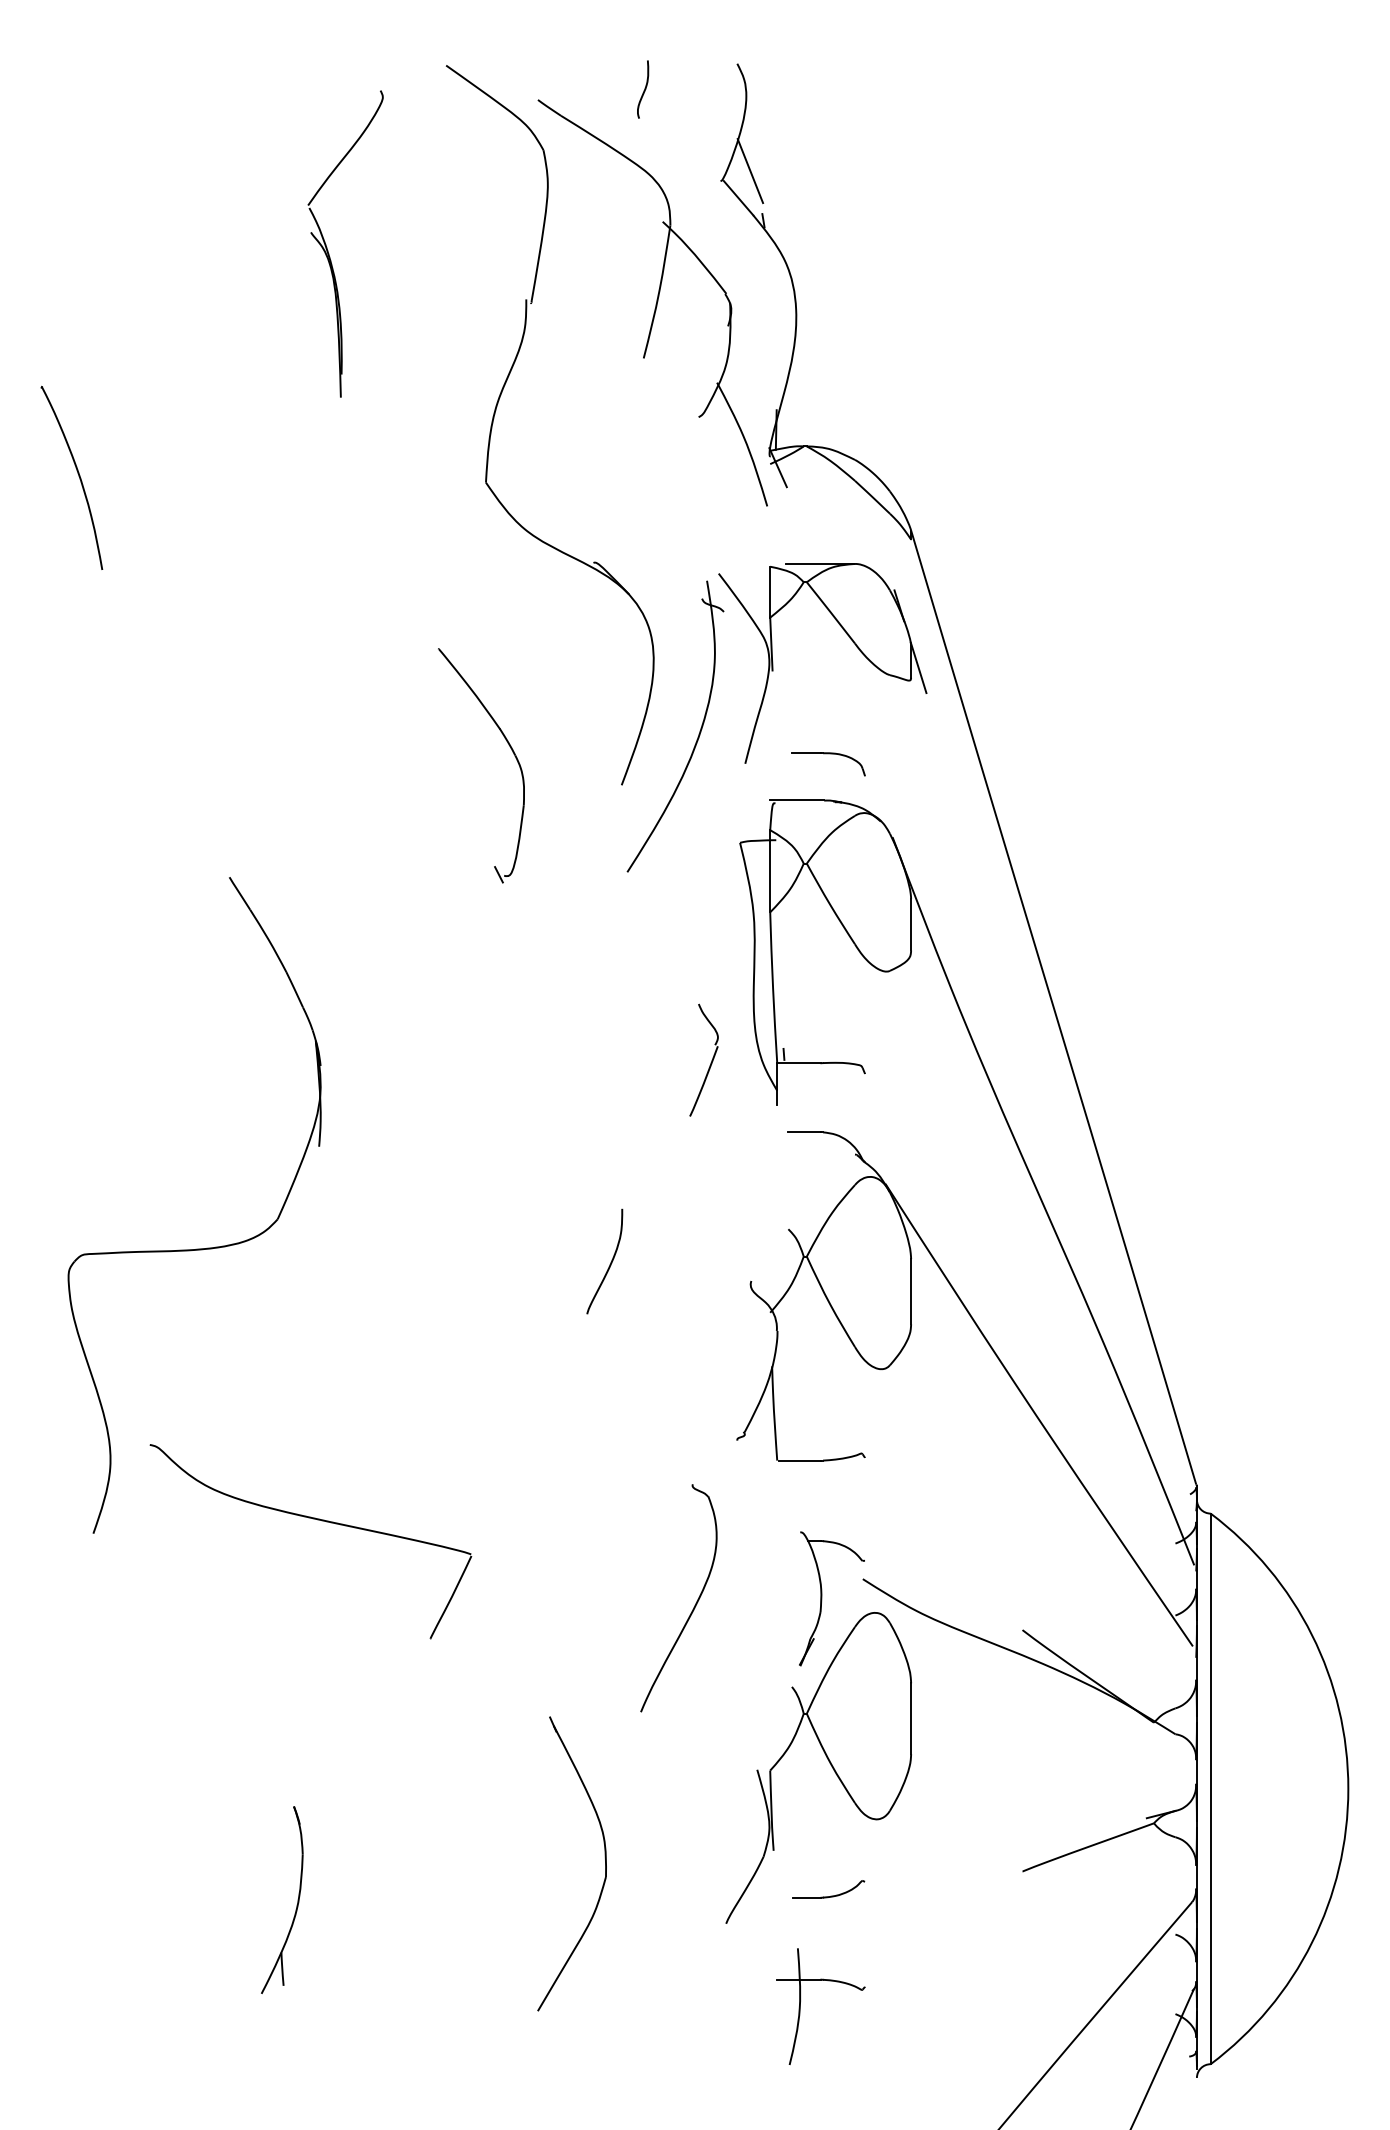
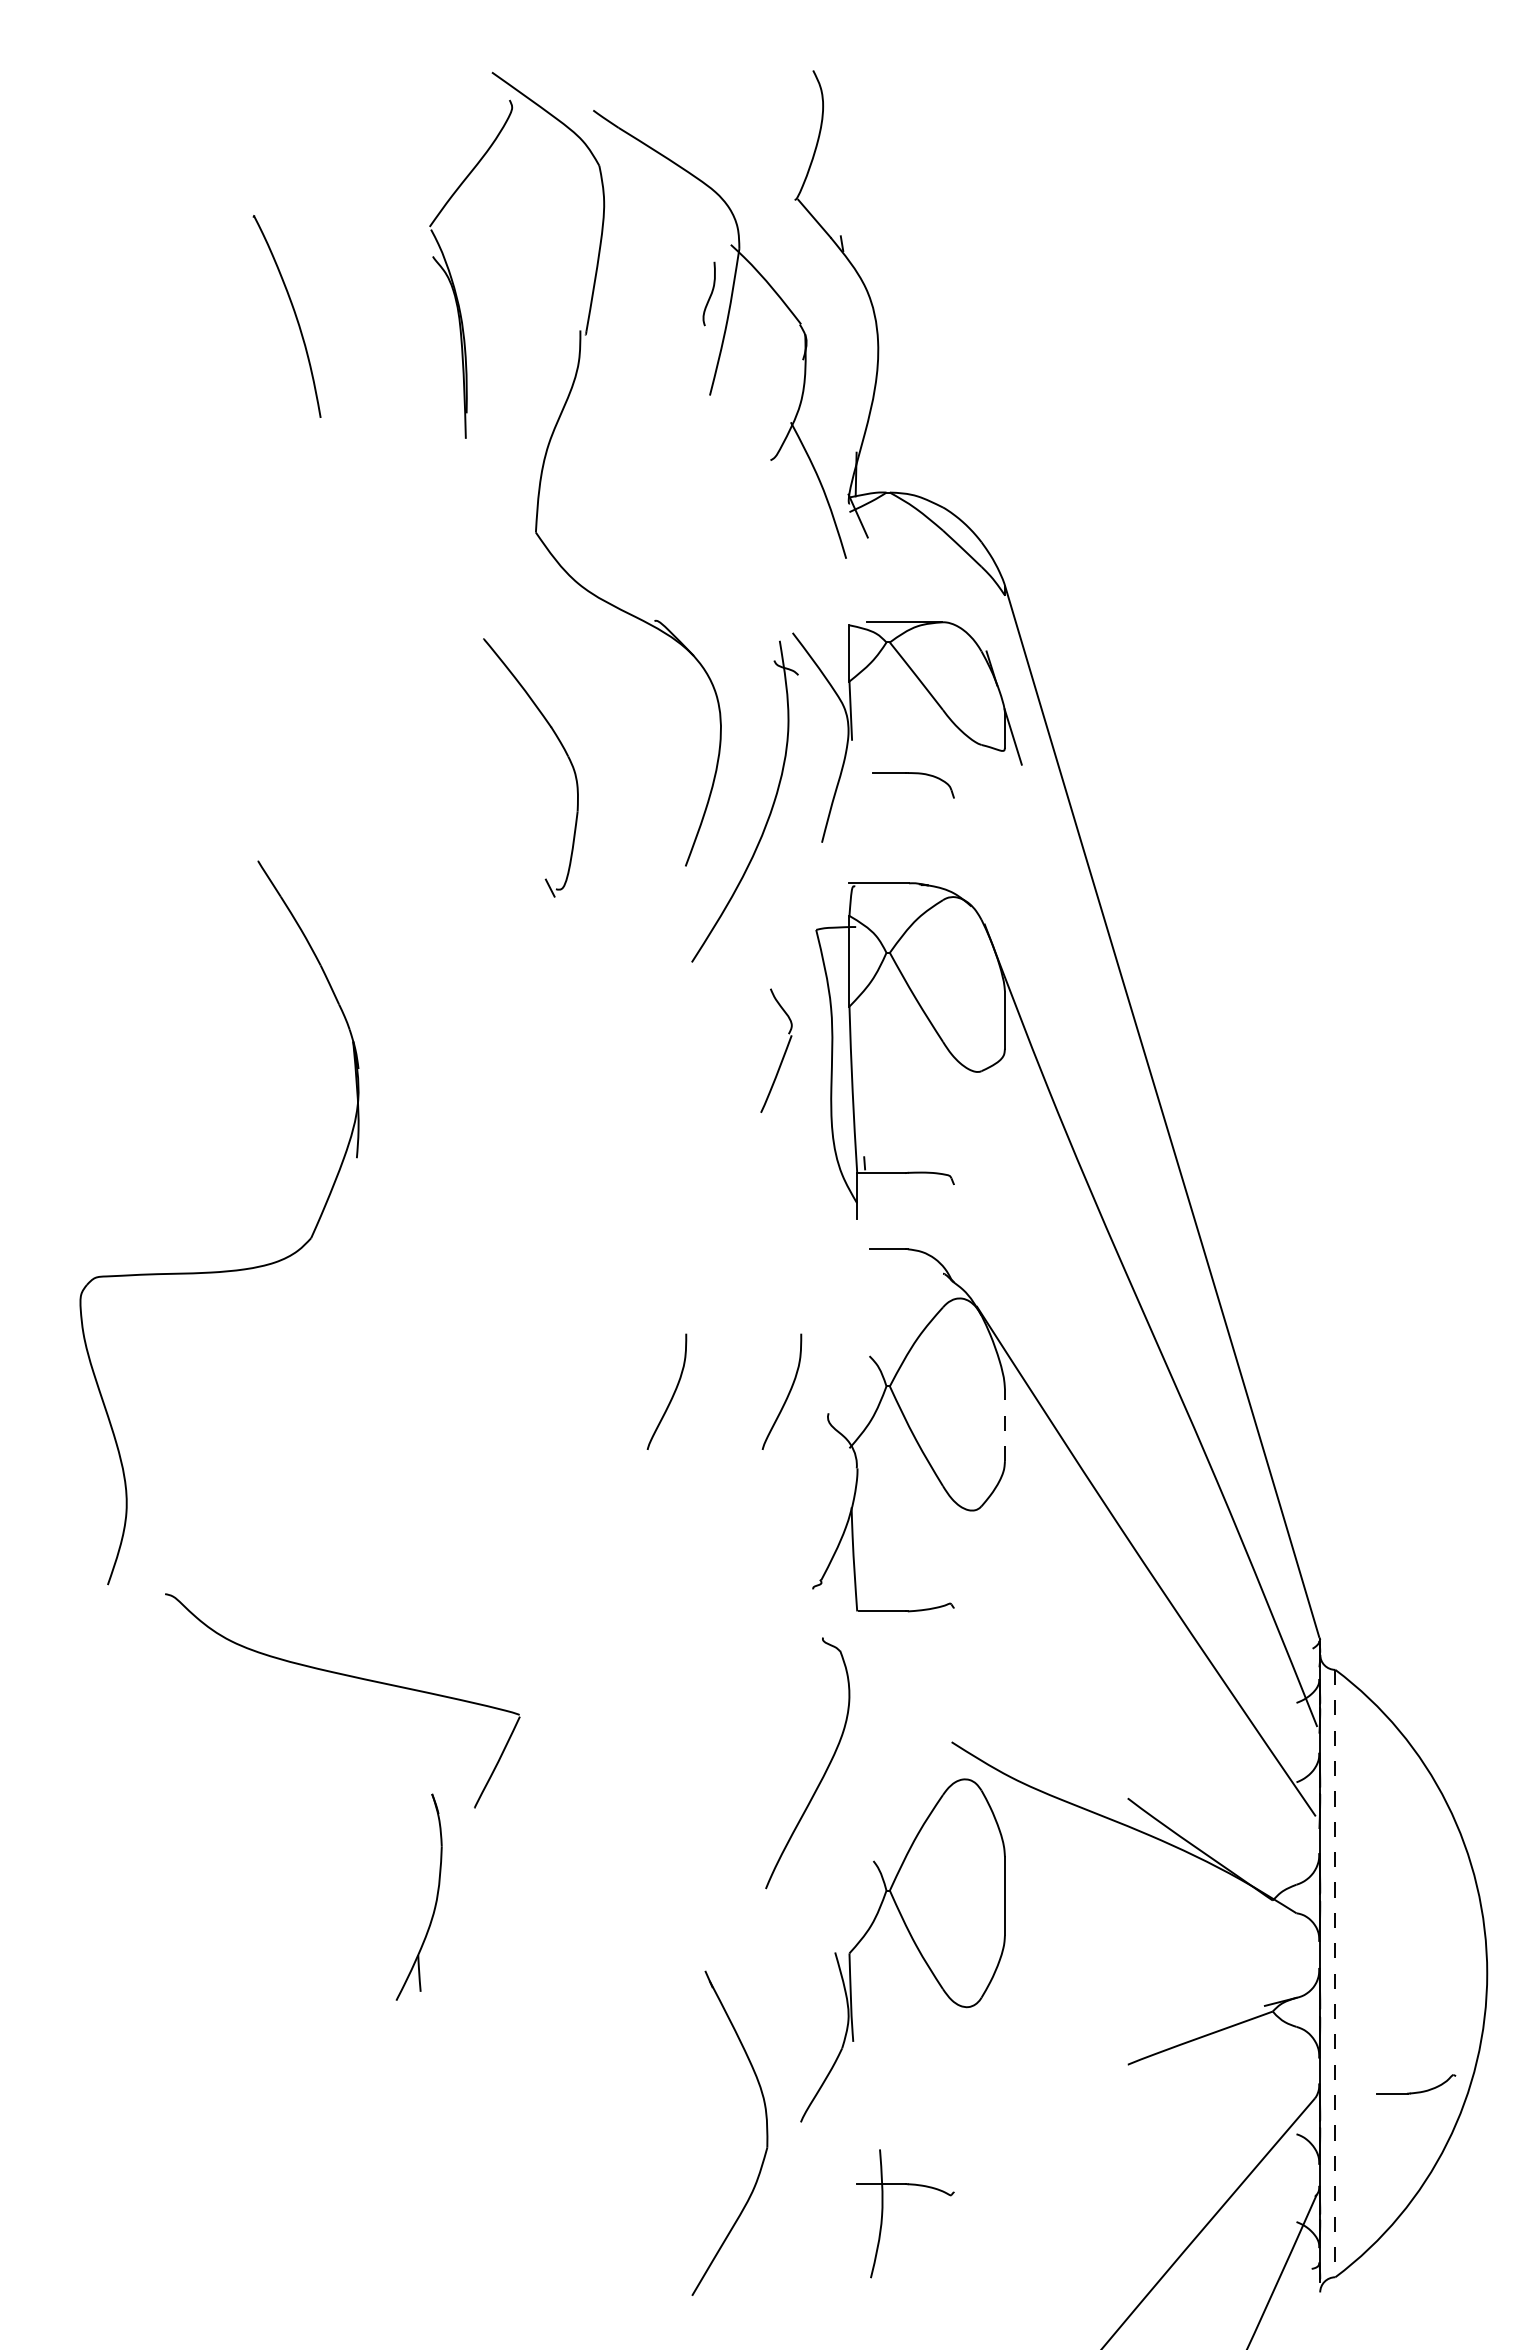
curve: (644, 89) -> (710, 293), moved
line: (750, 170) -> (827, 188), removed
part: (327, 248) -> (451, 274), moved
part: (78, 476) -> (294, 314), moved
part: (509, 746) -> (561, 746), moved
part: (828, 754) -> (913, 774), moved
part: (711, 1060) -> (784, 1051), moved
part: (197, 1248) -> (222, 1270), moved
curve: (714, 1263) -> (787, 1394), added
line: (910, 1292) -> (1004, 1425), solid -> dashed
part: (821, 1598) -> (906, 1763), removed
part: (694, 1606) -> (824, 1772), moved
line: (1210, 1788) -> (1335, 1973), solid -> dashed
part: (605, 1863) -> (766, 2132), moved
part: (829, 1895) -> (1416, 2091), moved
part: (297, 1903) -> (435, 1900), moved

